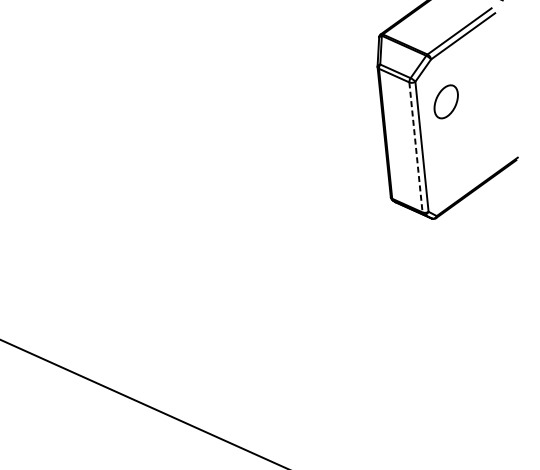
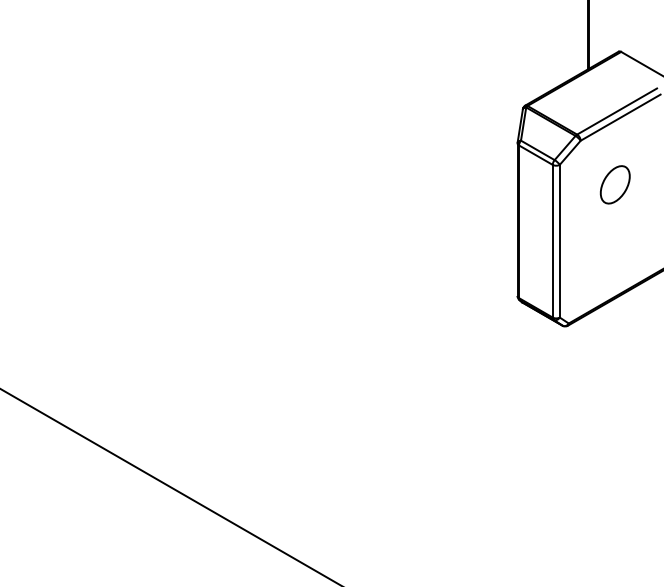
part: (445, 101) -> (614, 184), moved
line: (415, 147) -> (552, 241), dashed -> solid

